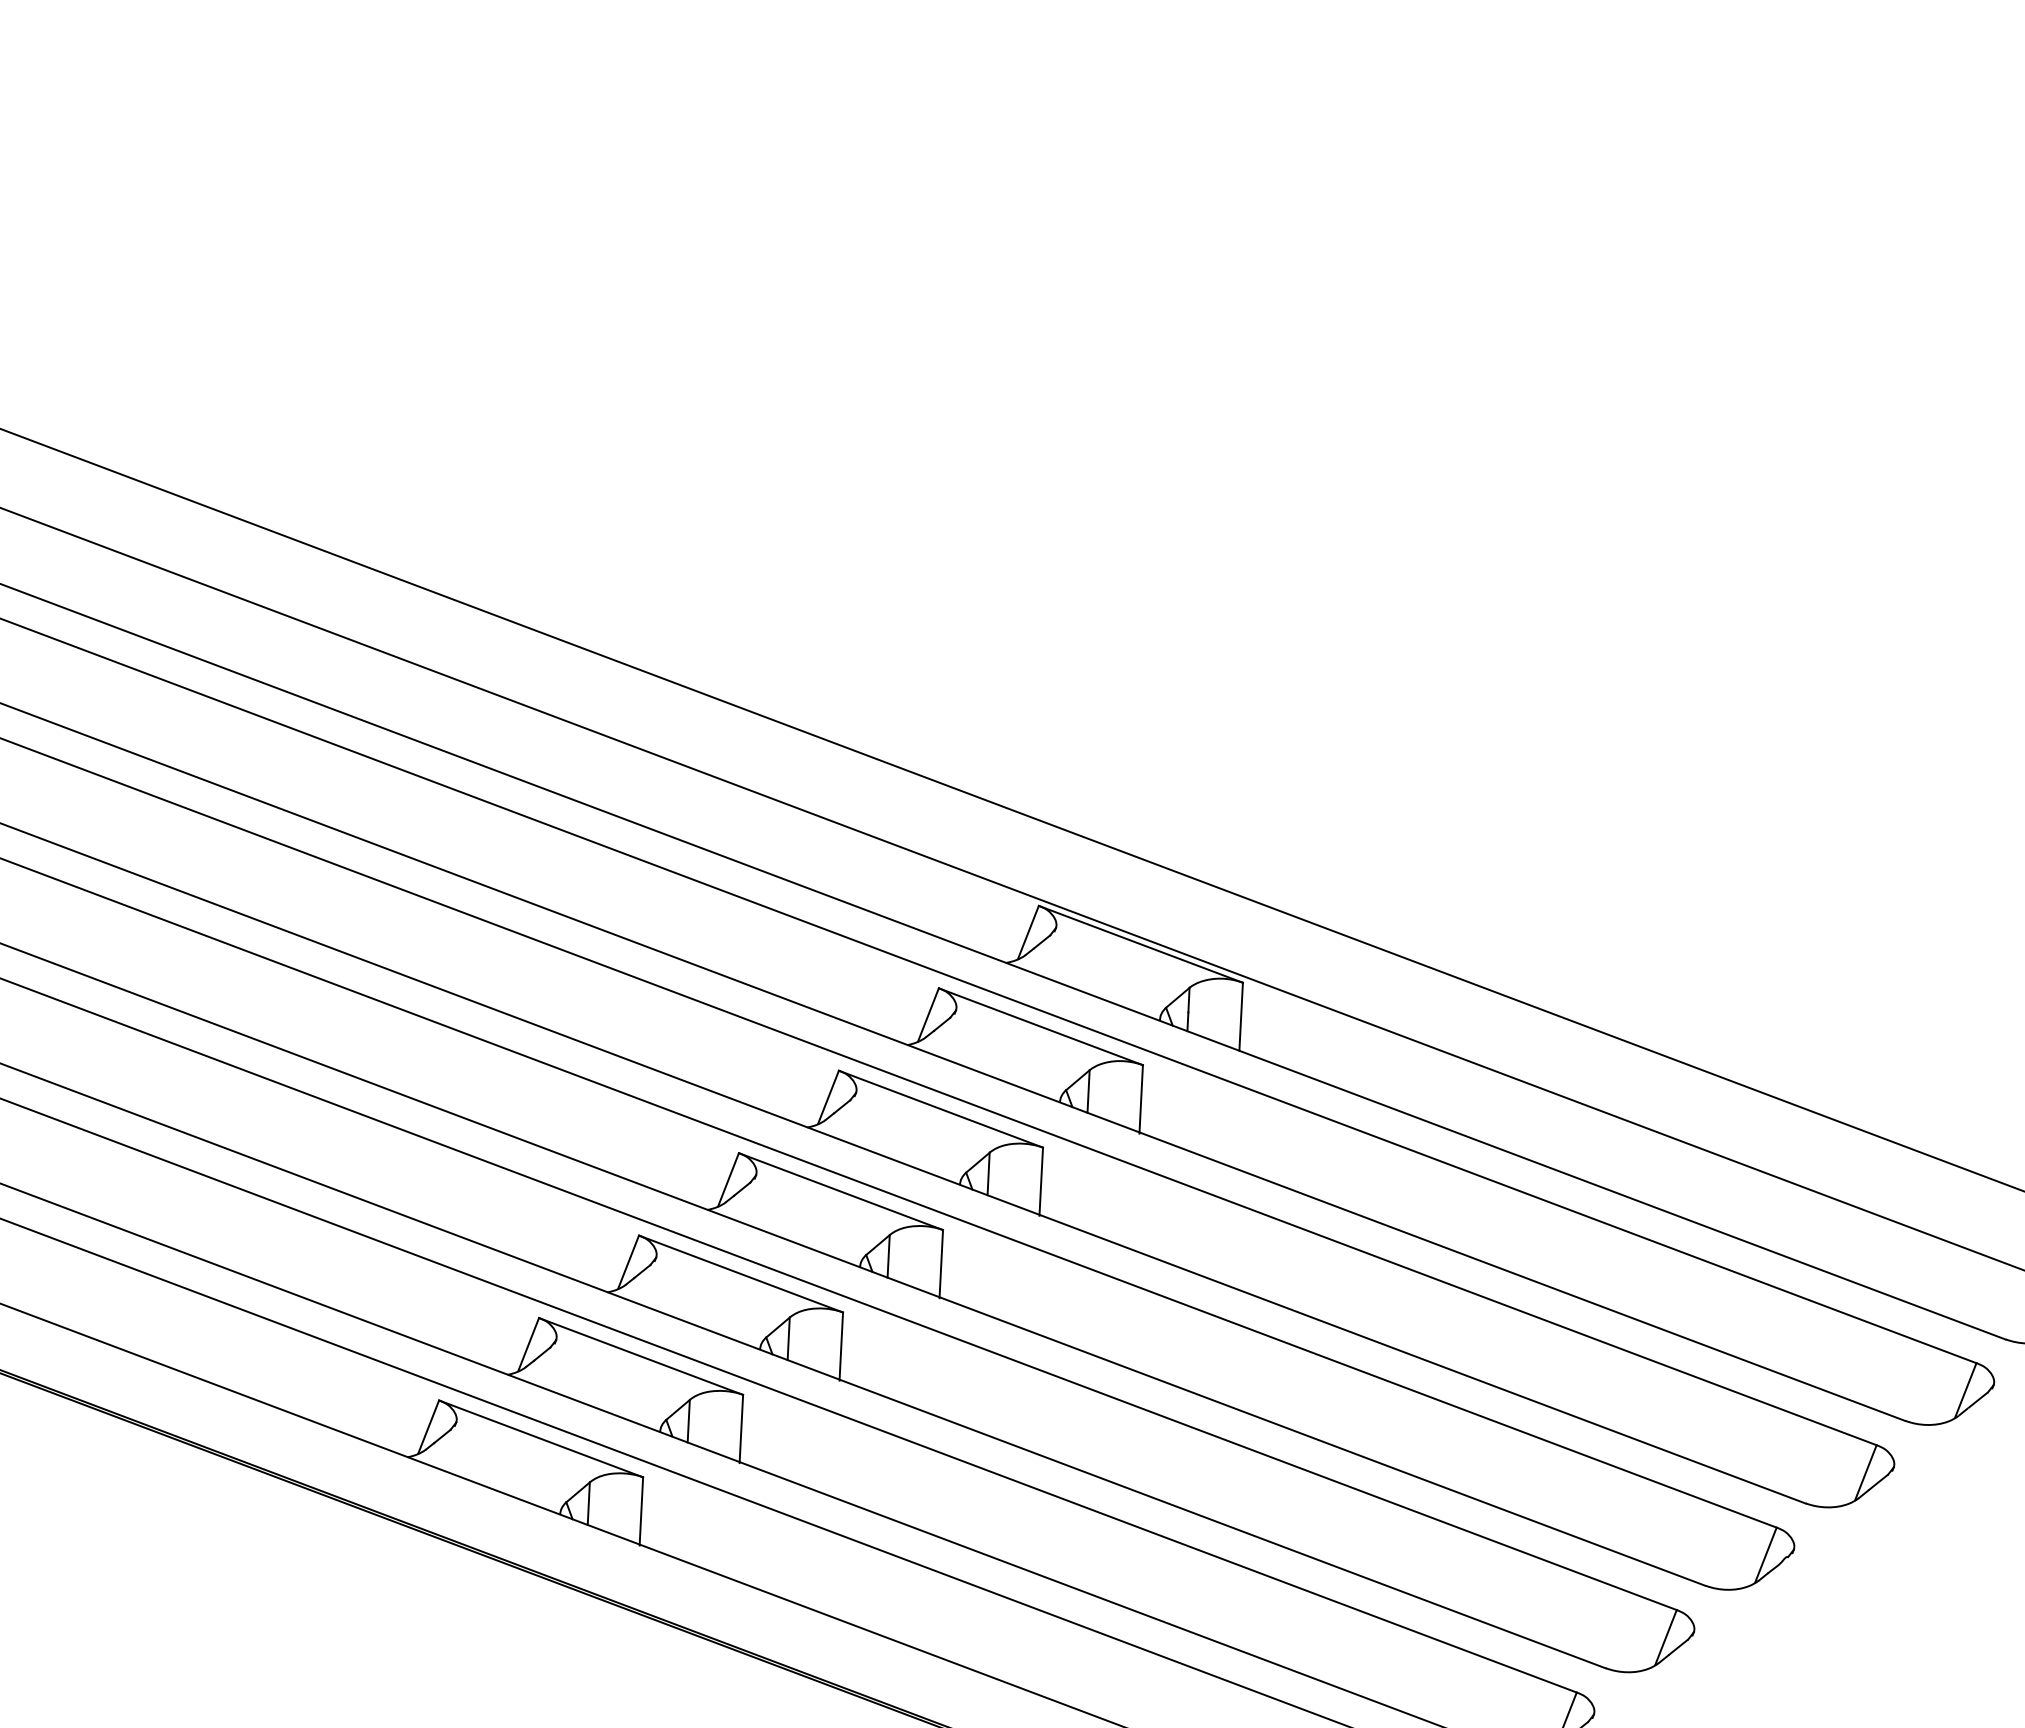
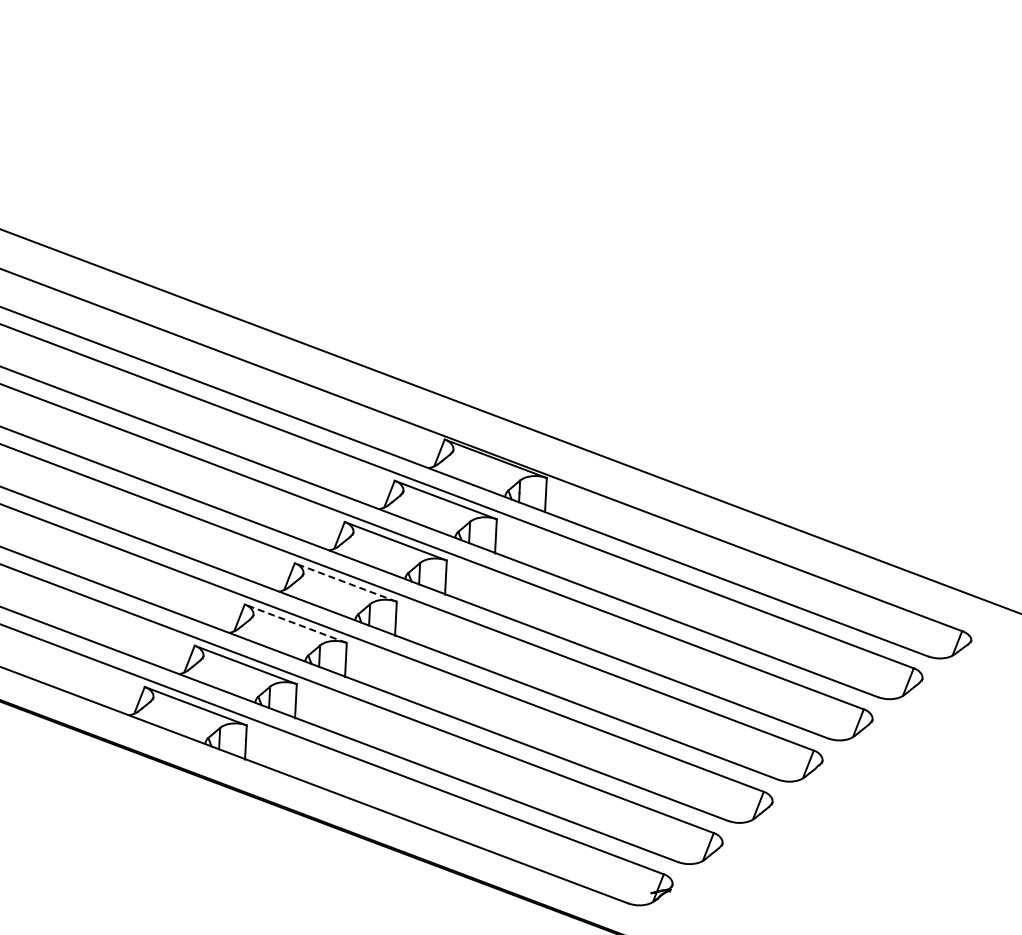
line: (840, 1191) -> (345, 582), solid -> dashed
line: (740, 1273) -> (295, 623), solid -> dashed

